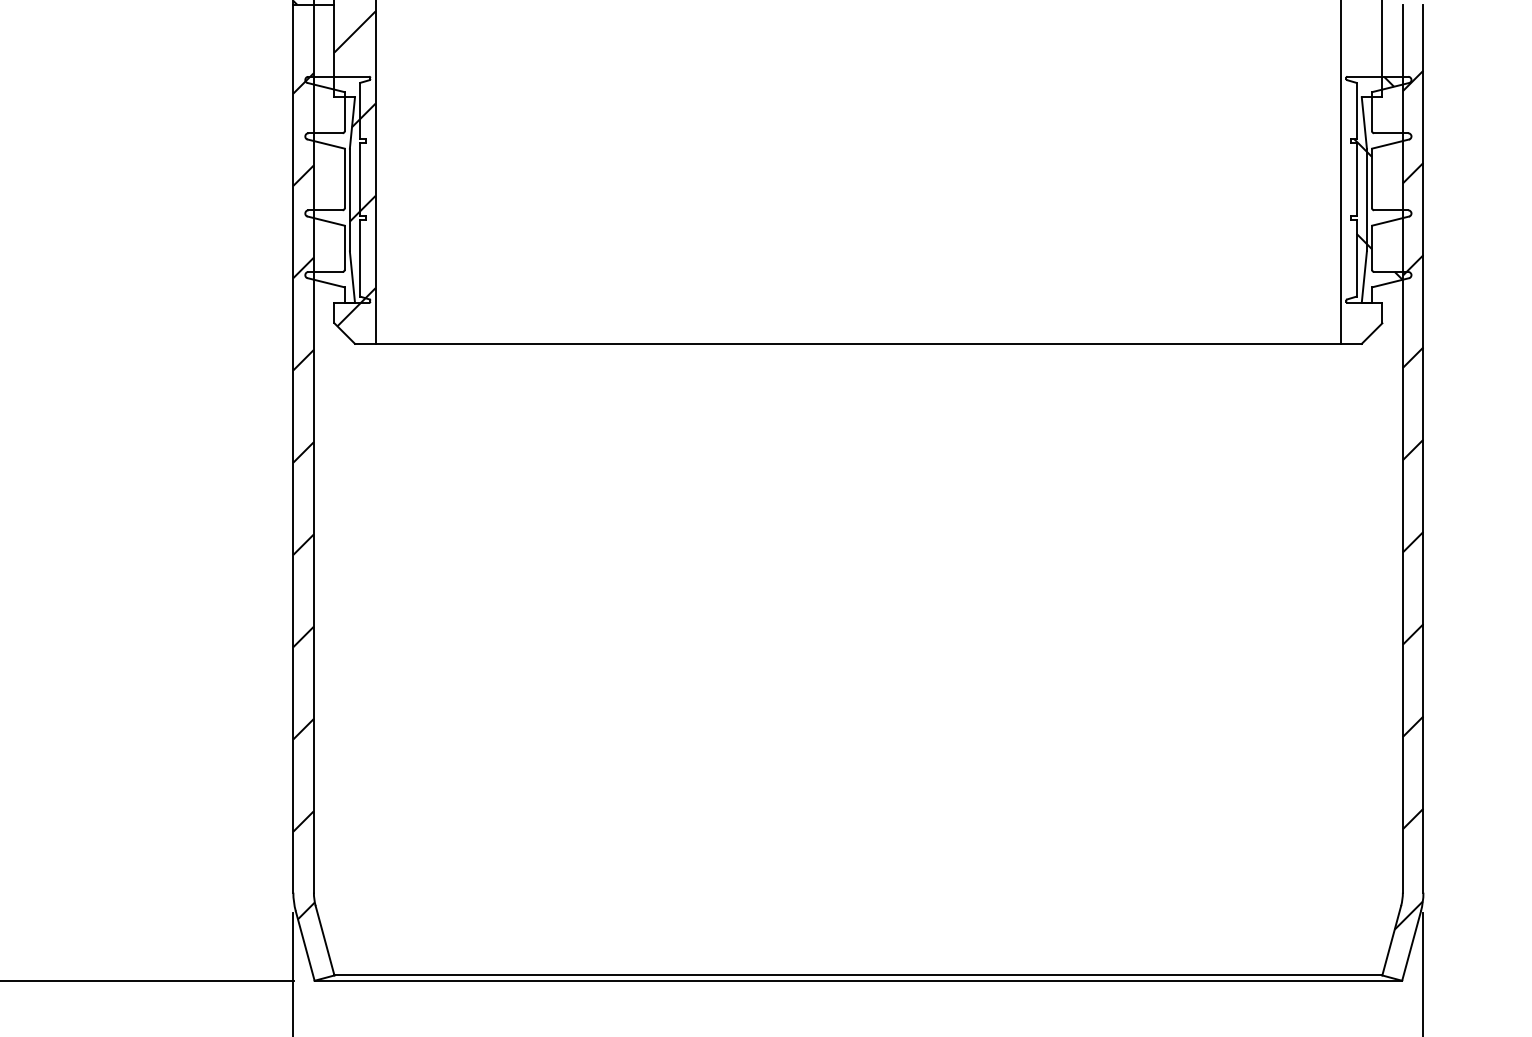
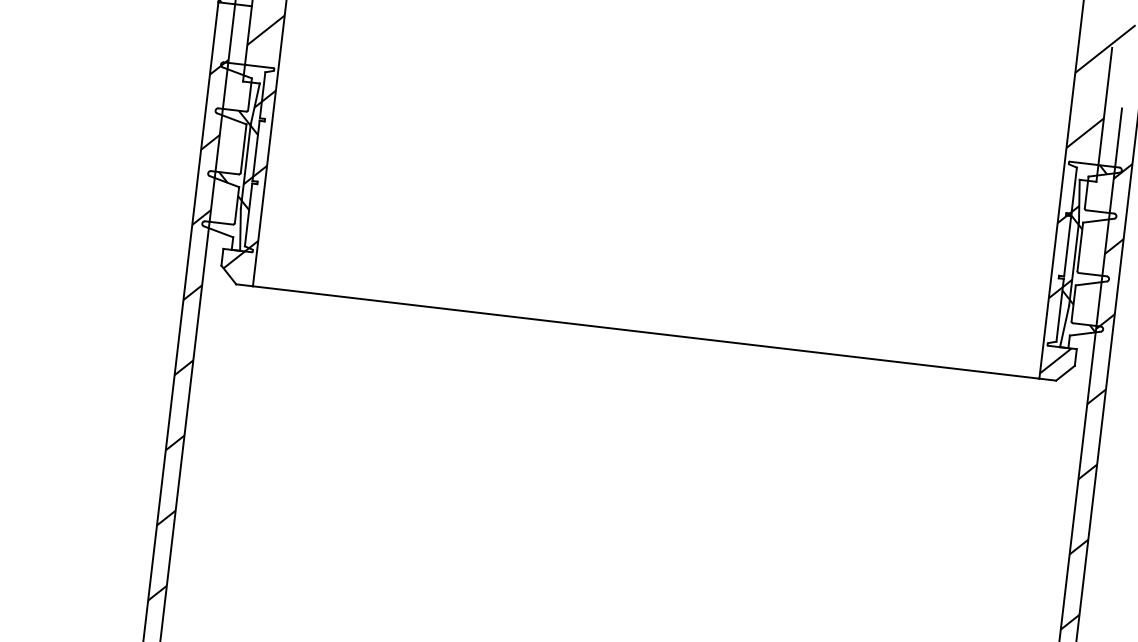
hatch: (344, 164) -> (244, 137), added
hatch: (1361, 178) -> (1071, 245), added

